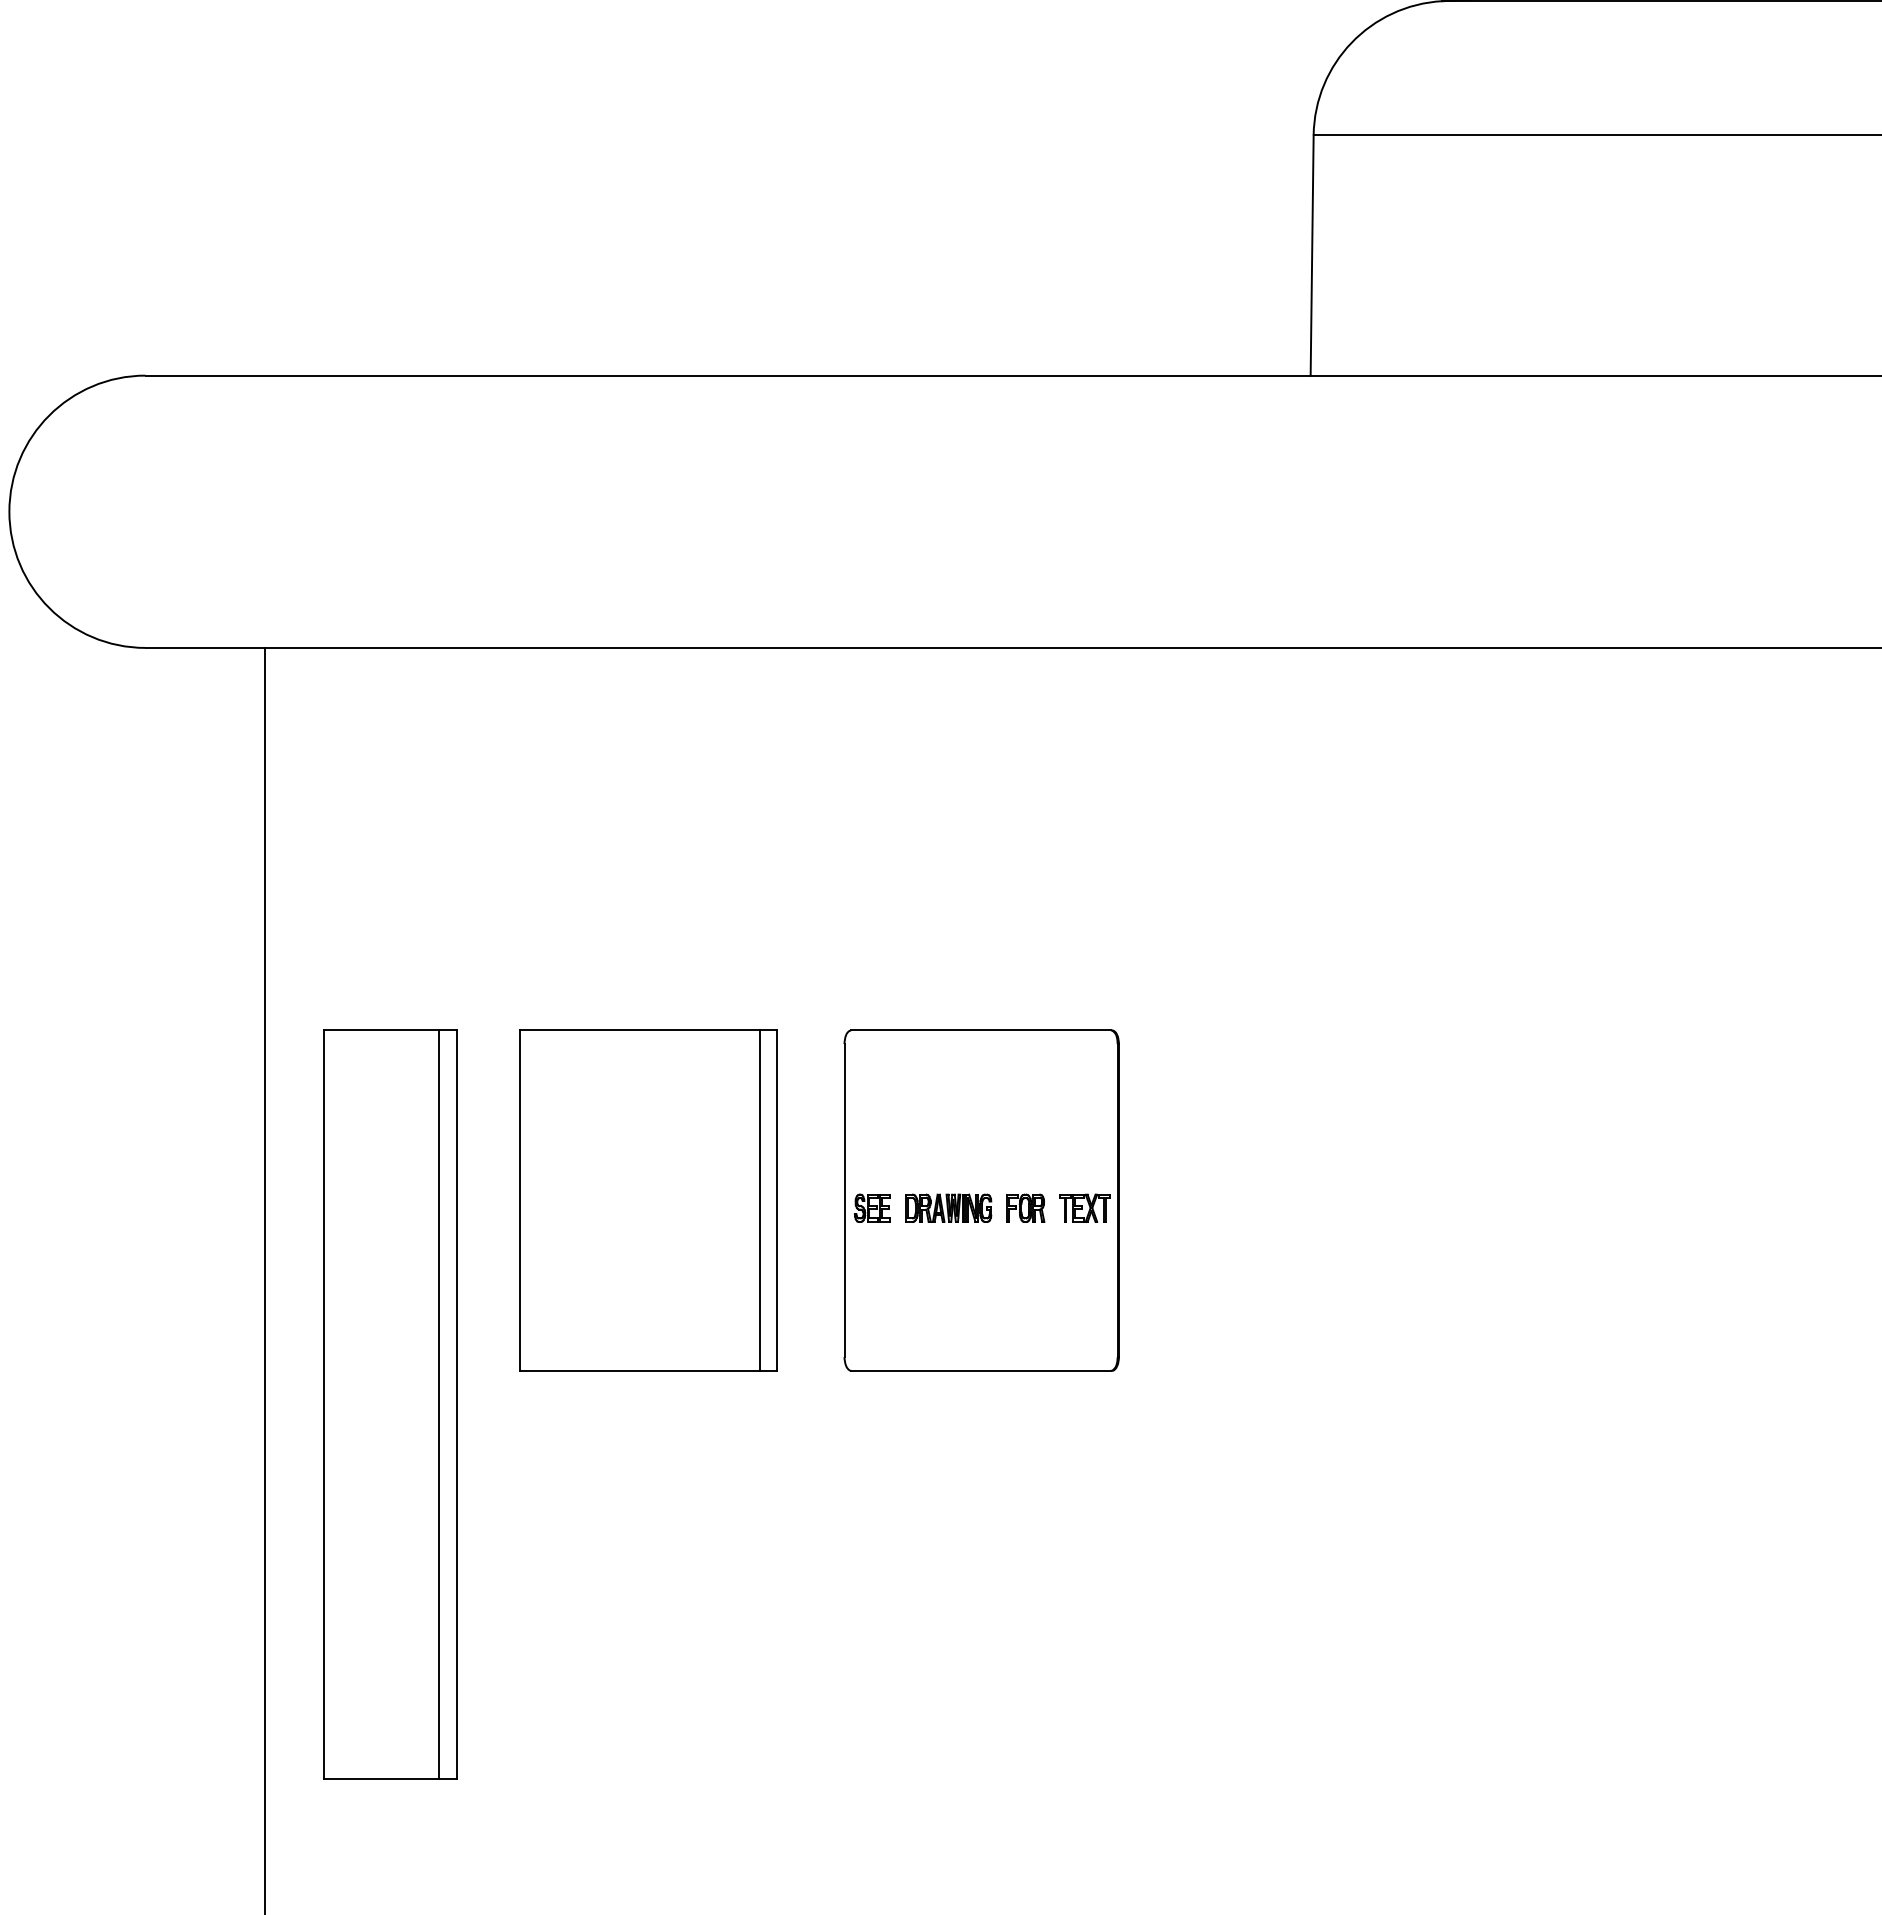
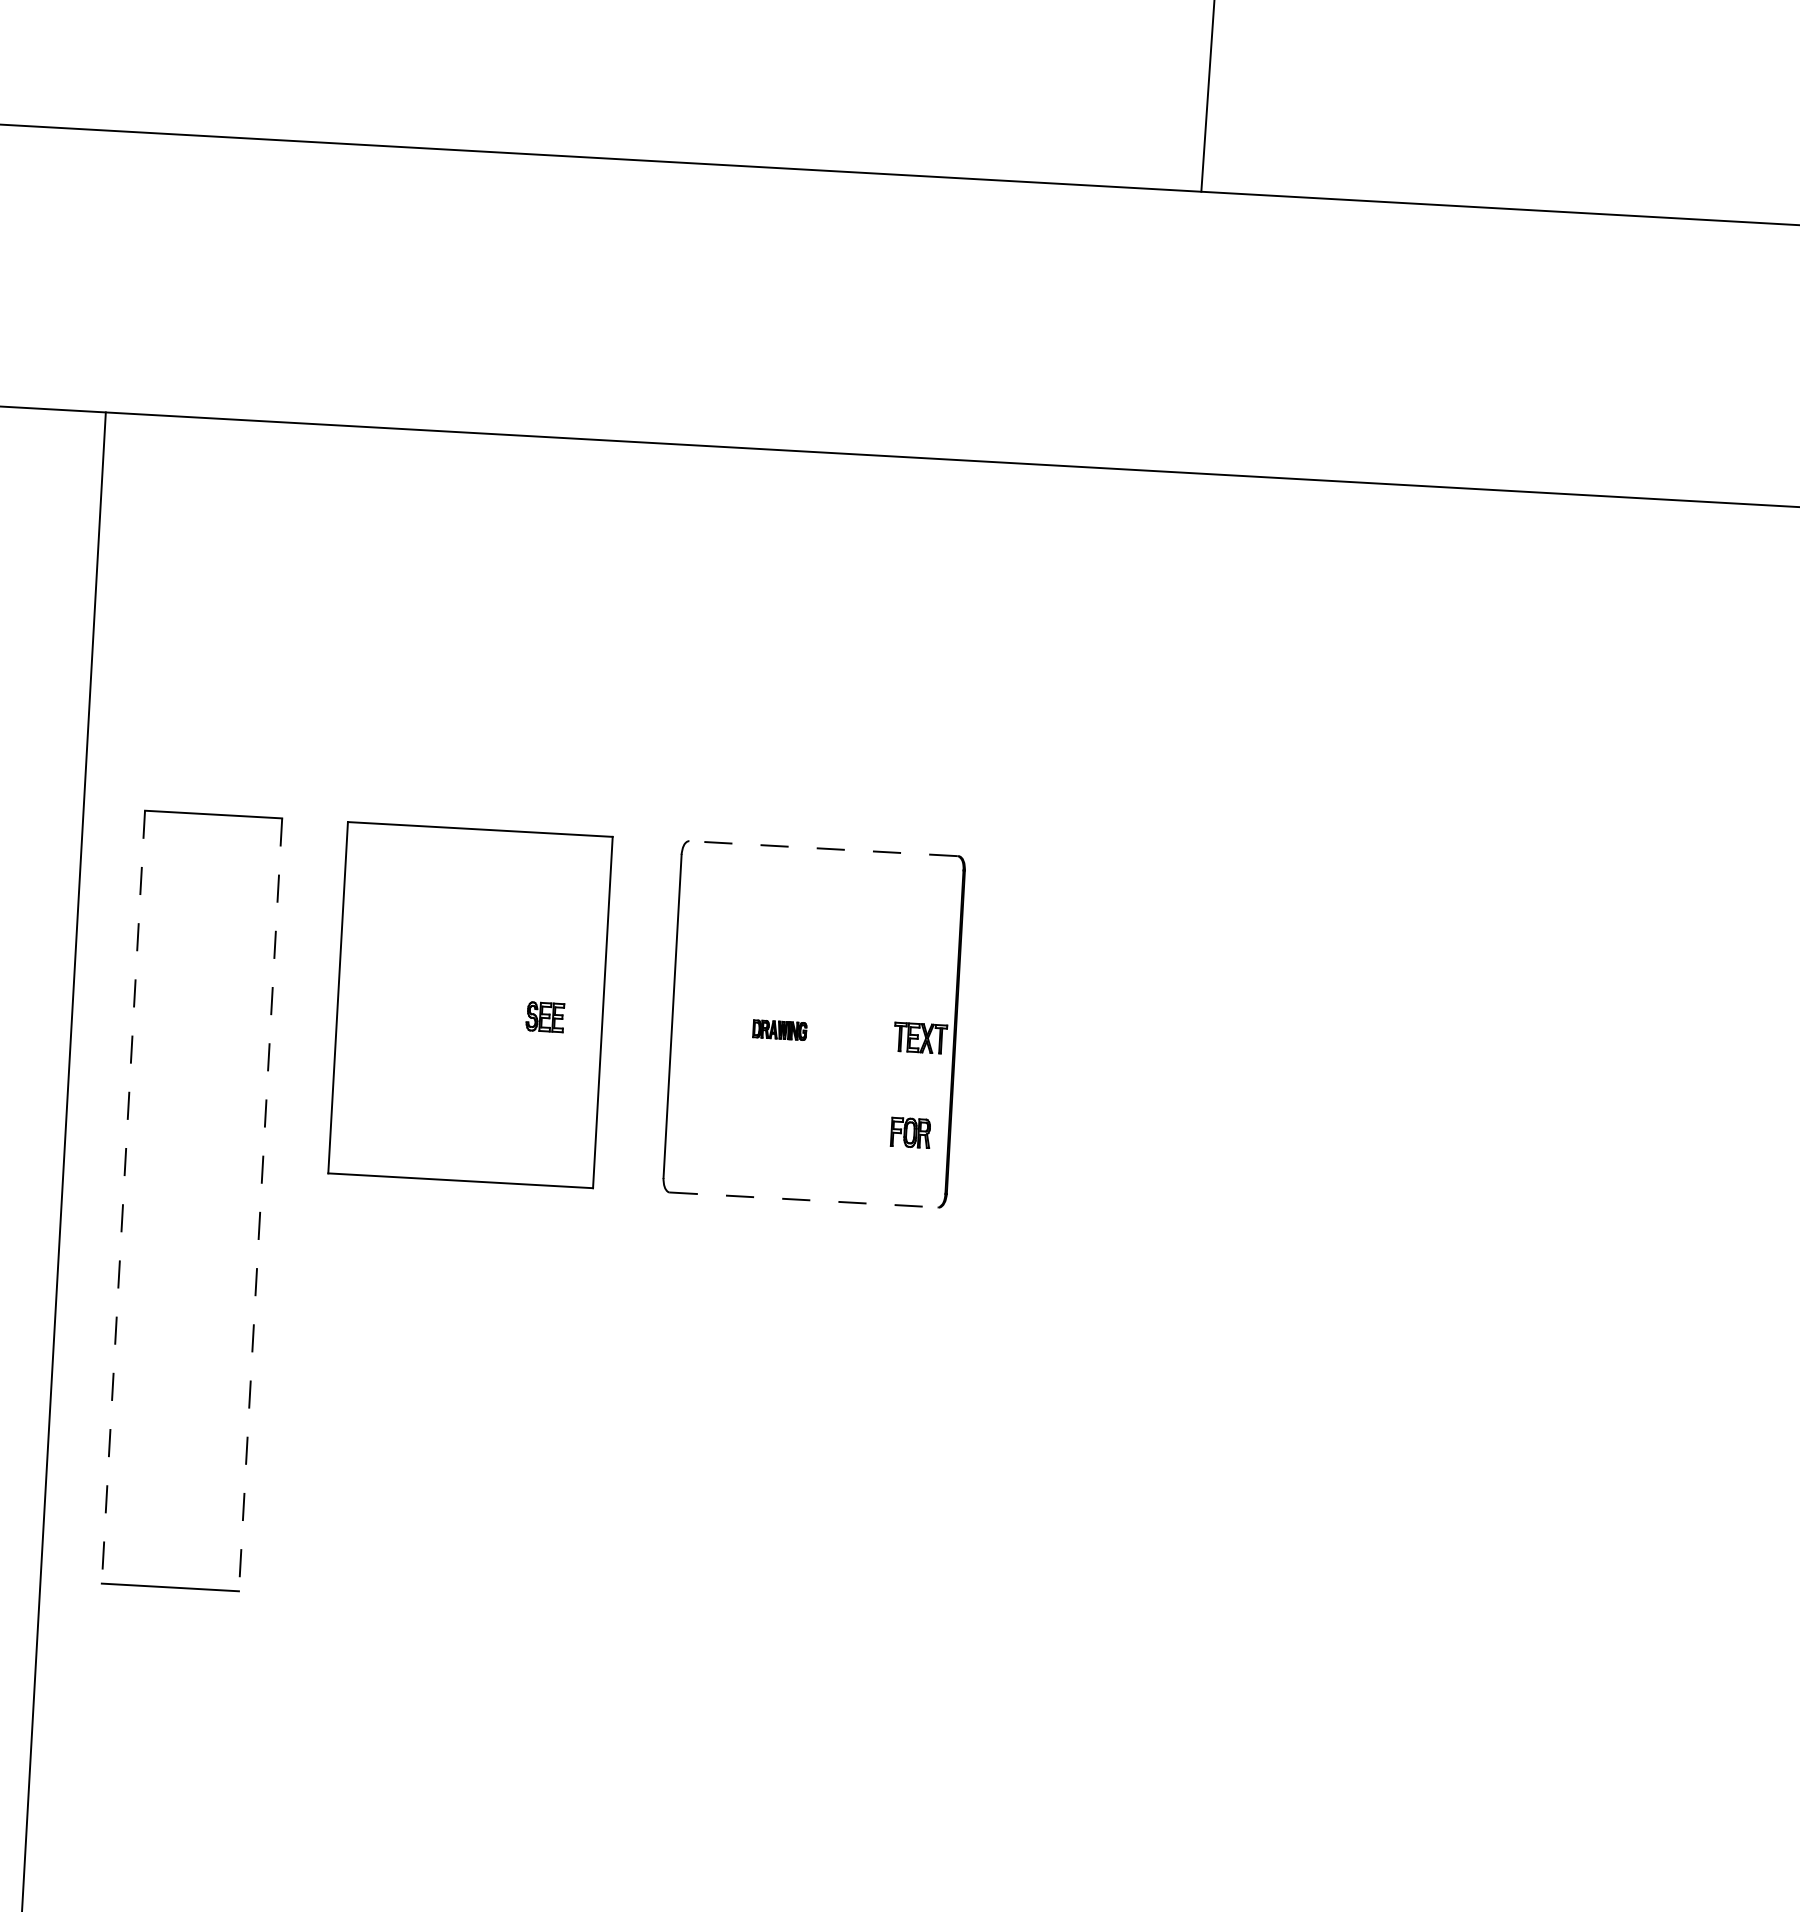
line: (981, 1030) -> (823, 848), solid -> dashed
line: (760, 1200) -> (585, 1011), removed
part: (872, 1207) -> (545, 1016), moved
part: (948, 1207) -> (779, 1029), size x0.6
part: (1025, 1207) -> (910, 1132), moved
line: (981, 1370) -> (804, 1199), solid -> dashed
line: (438, 1404) -> (241, 1203), removed
line: (323, 1405) -> (122, 1197), solid -> dashed
line: (456, 1405) -> (260, 1205), solid -> dashed

